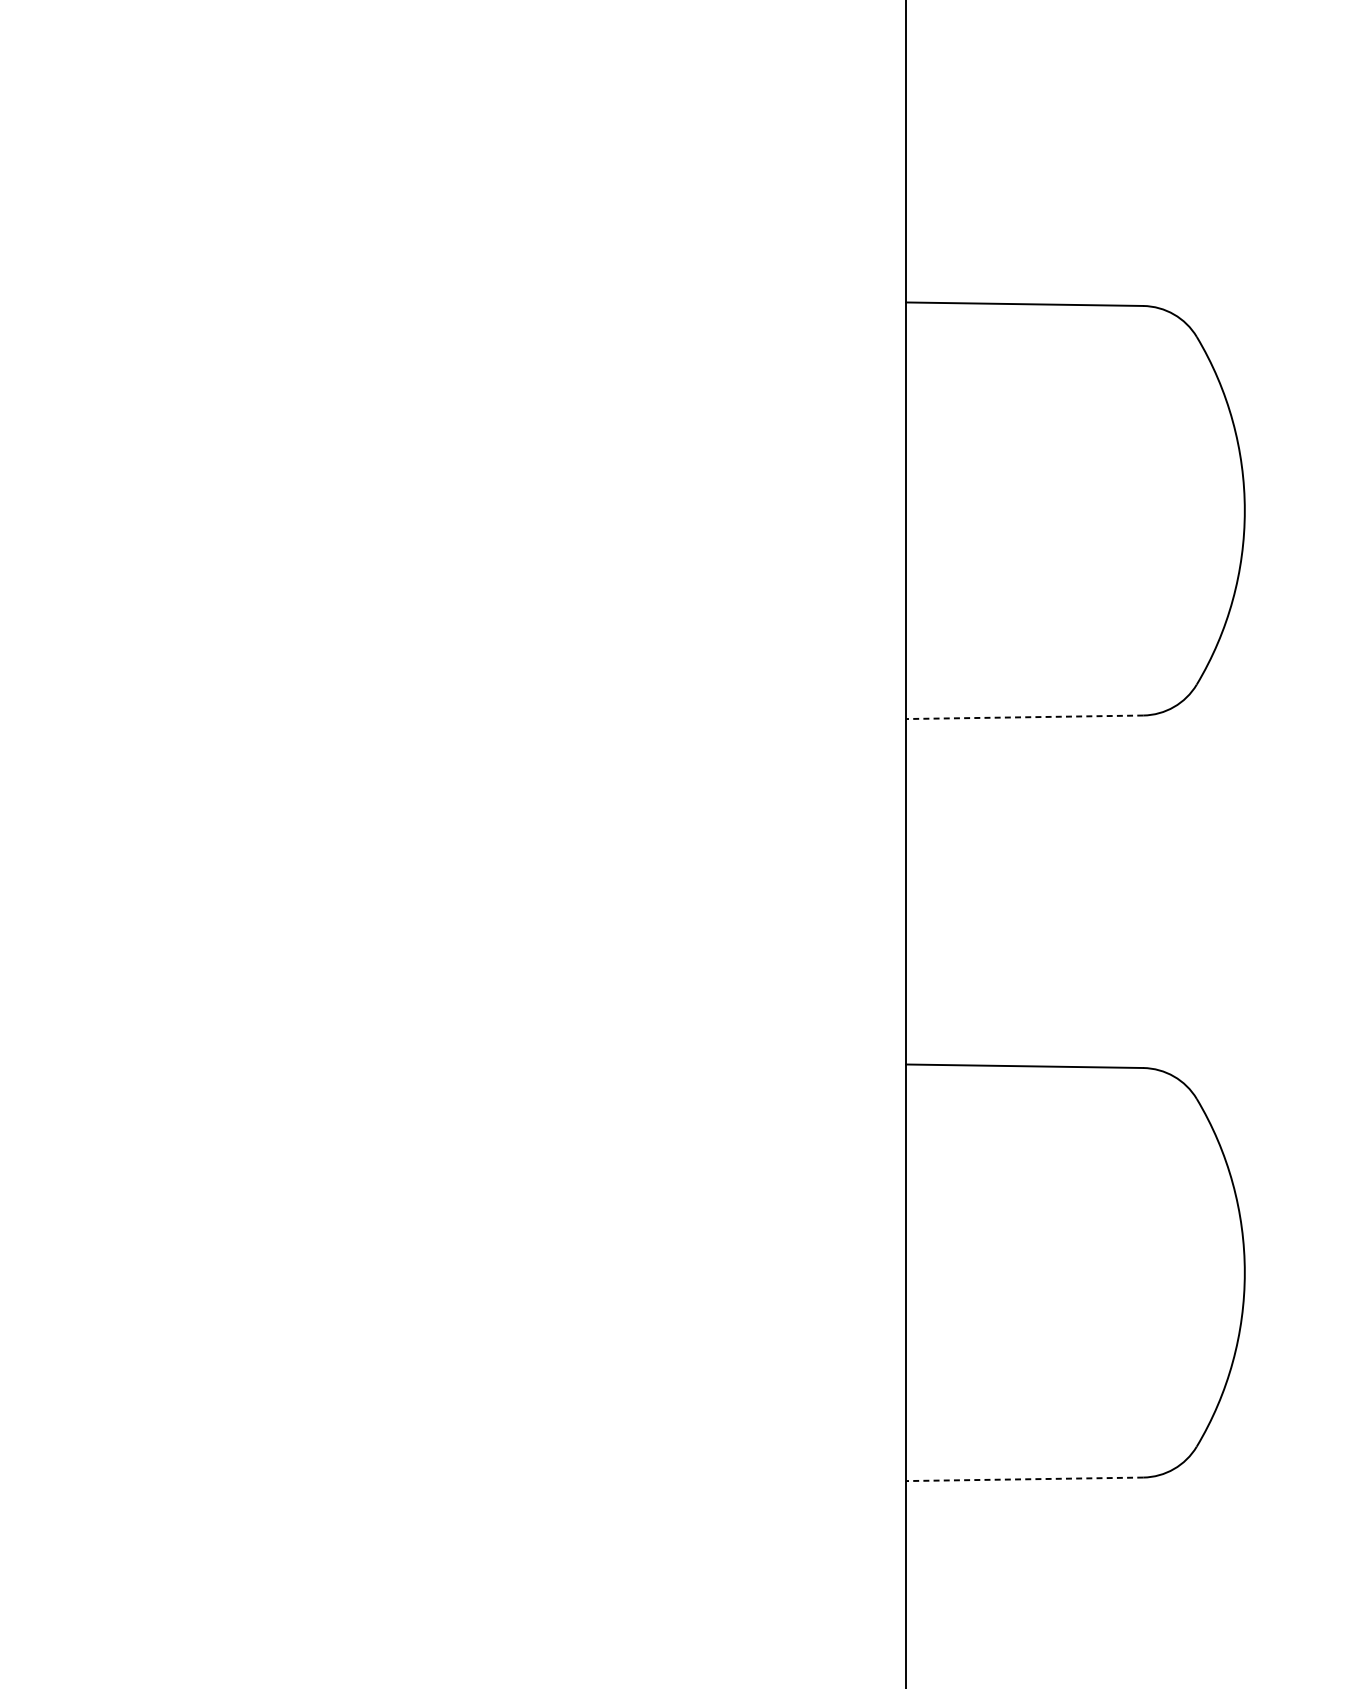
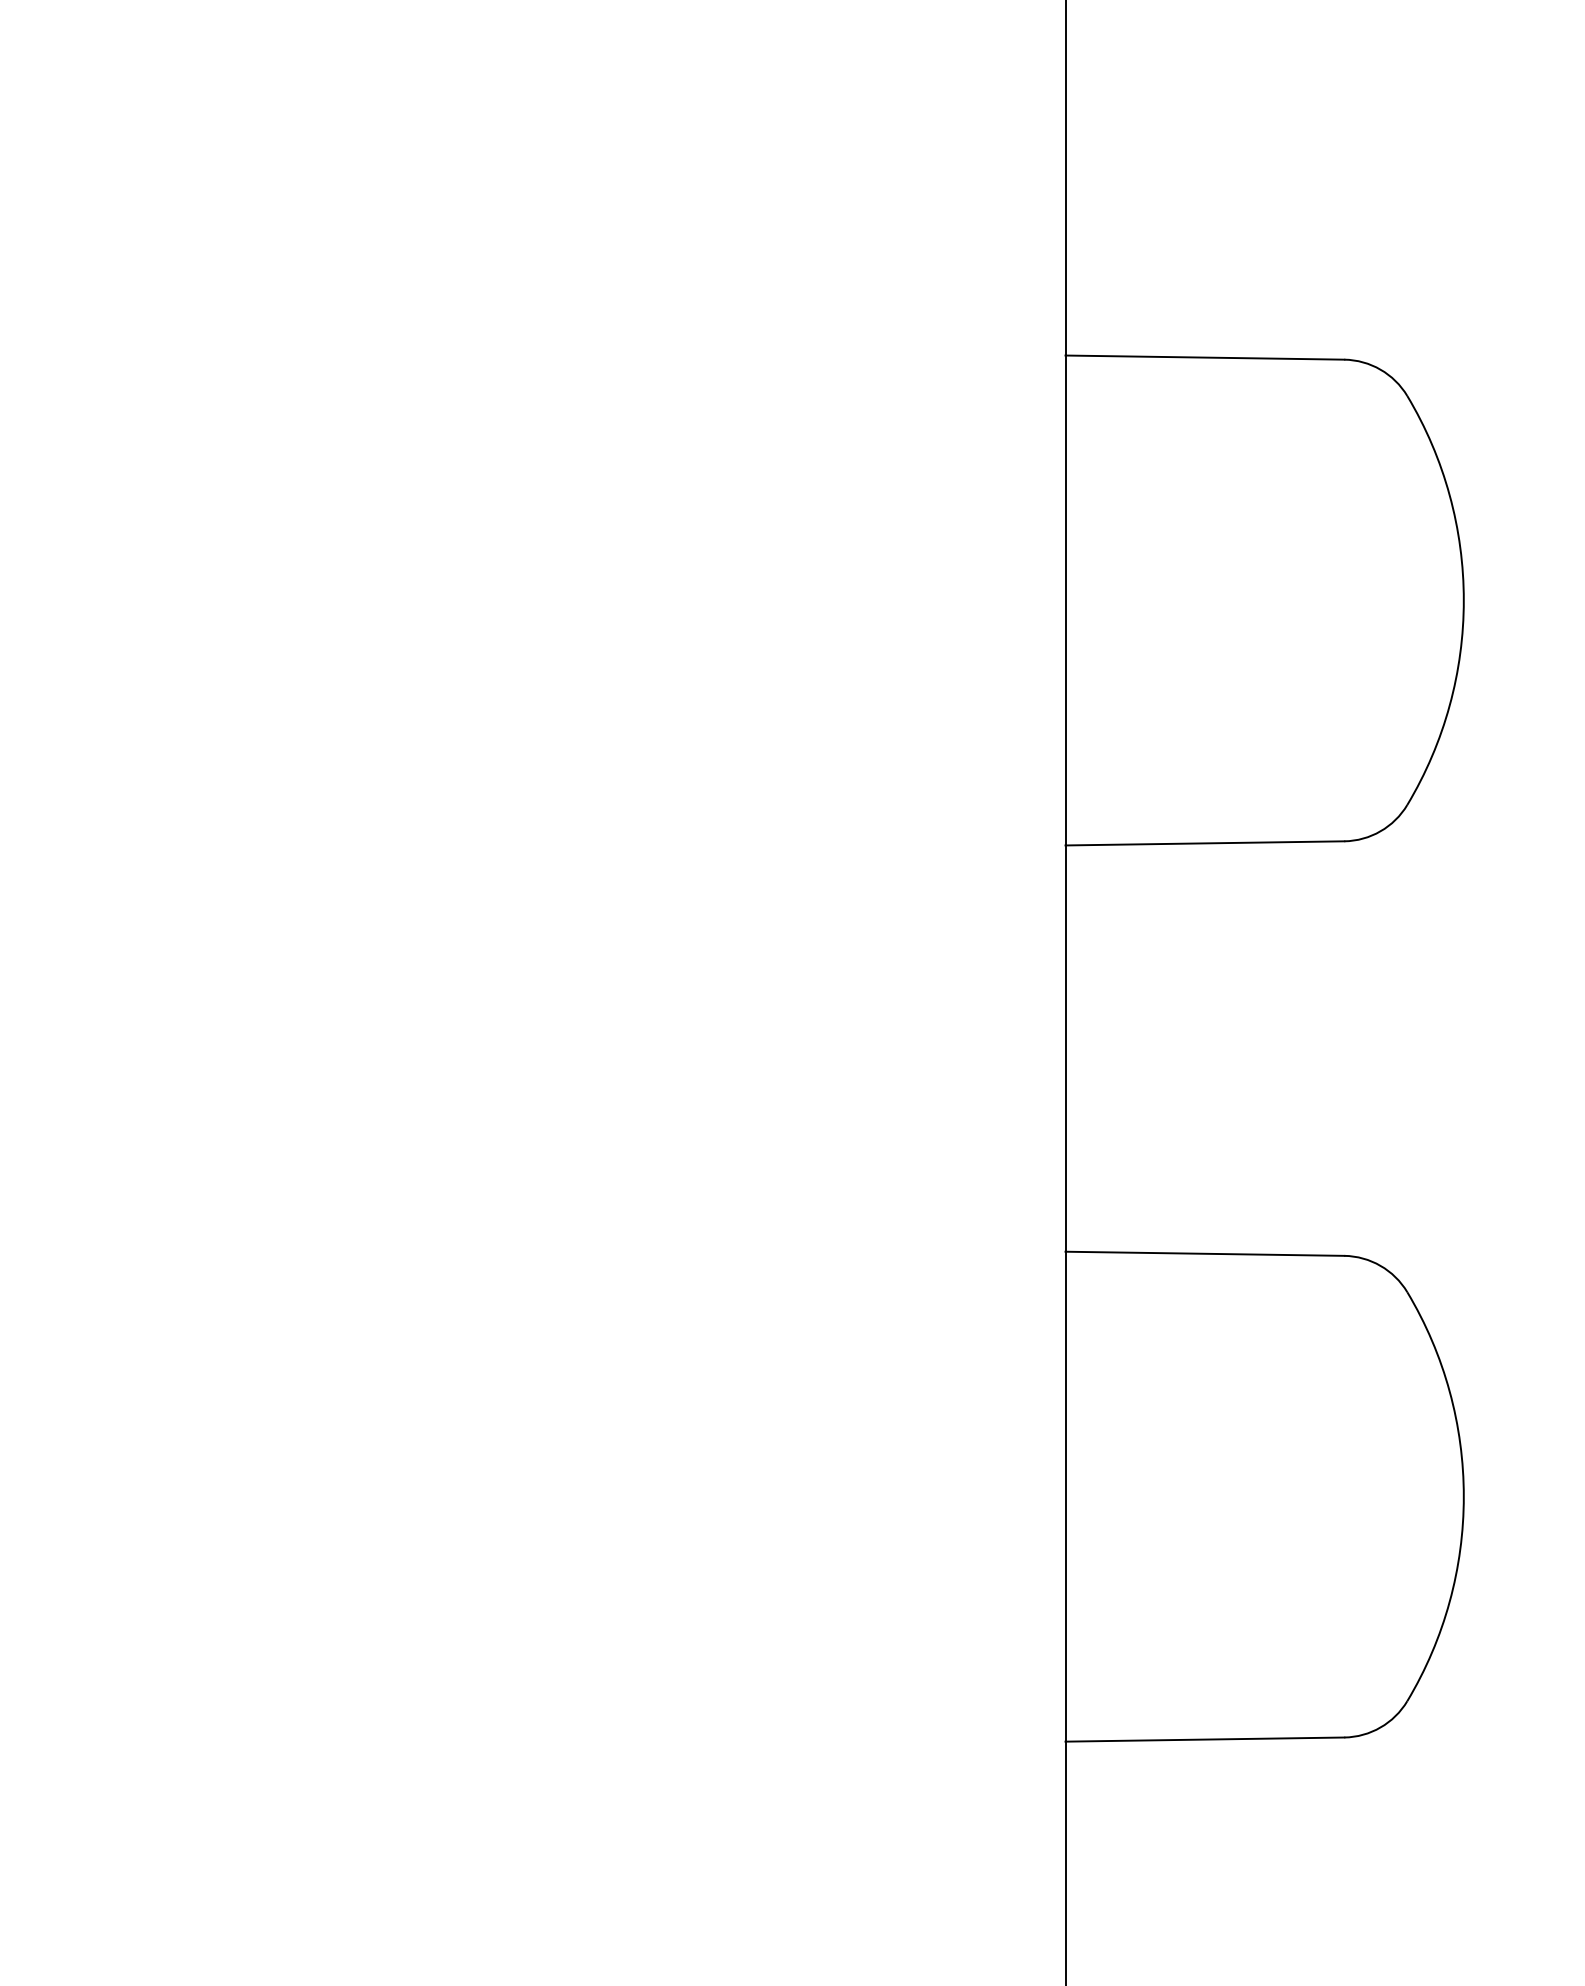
line: (1024, 717) -> (1204, 843), dashed -> solid
line: (1024, 1479) -> (1204, 1739), dashed -> solid

